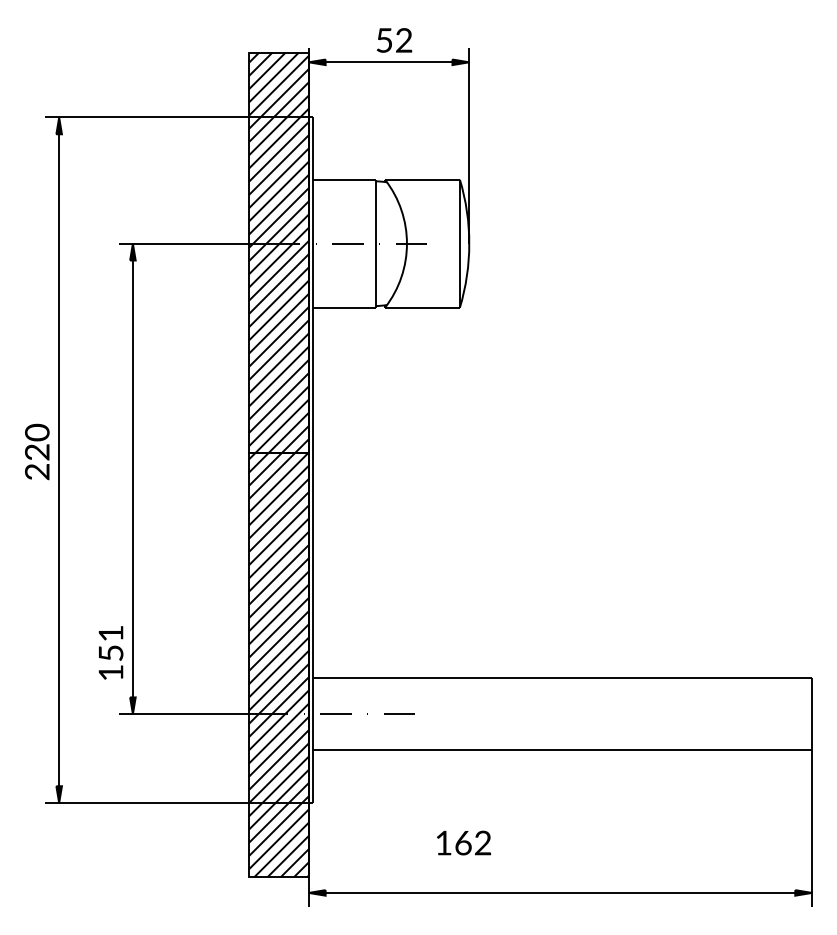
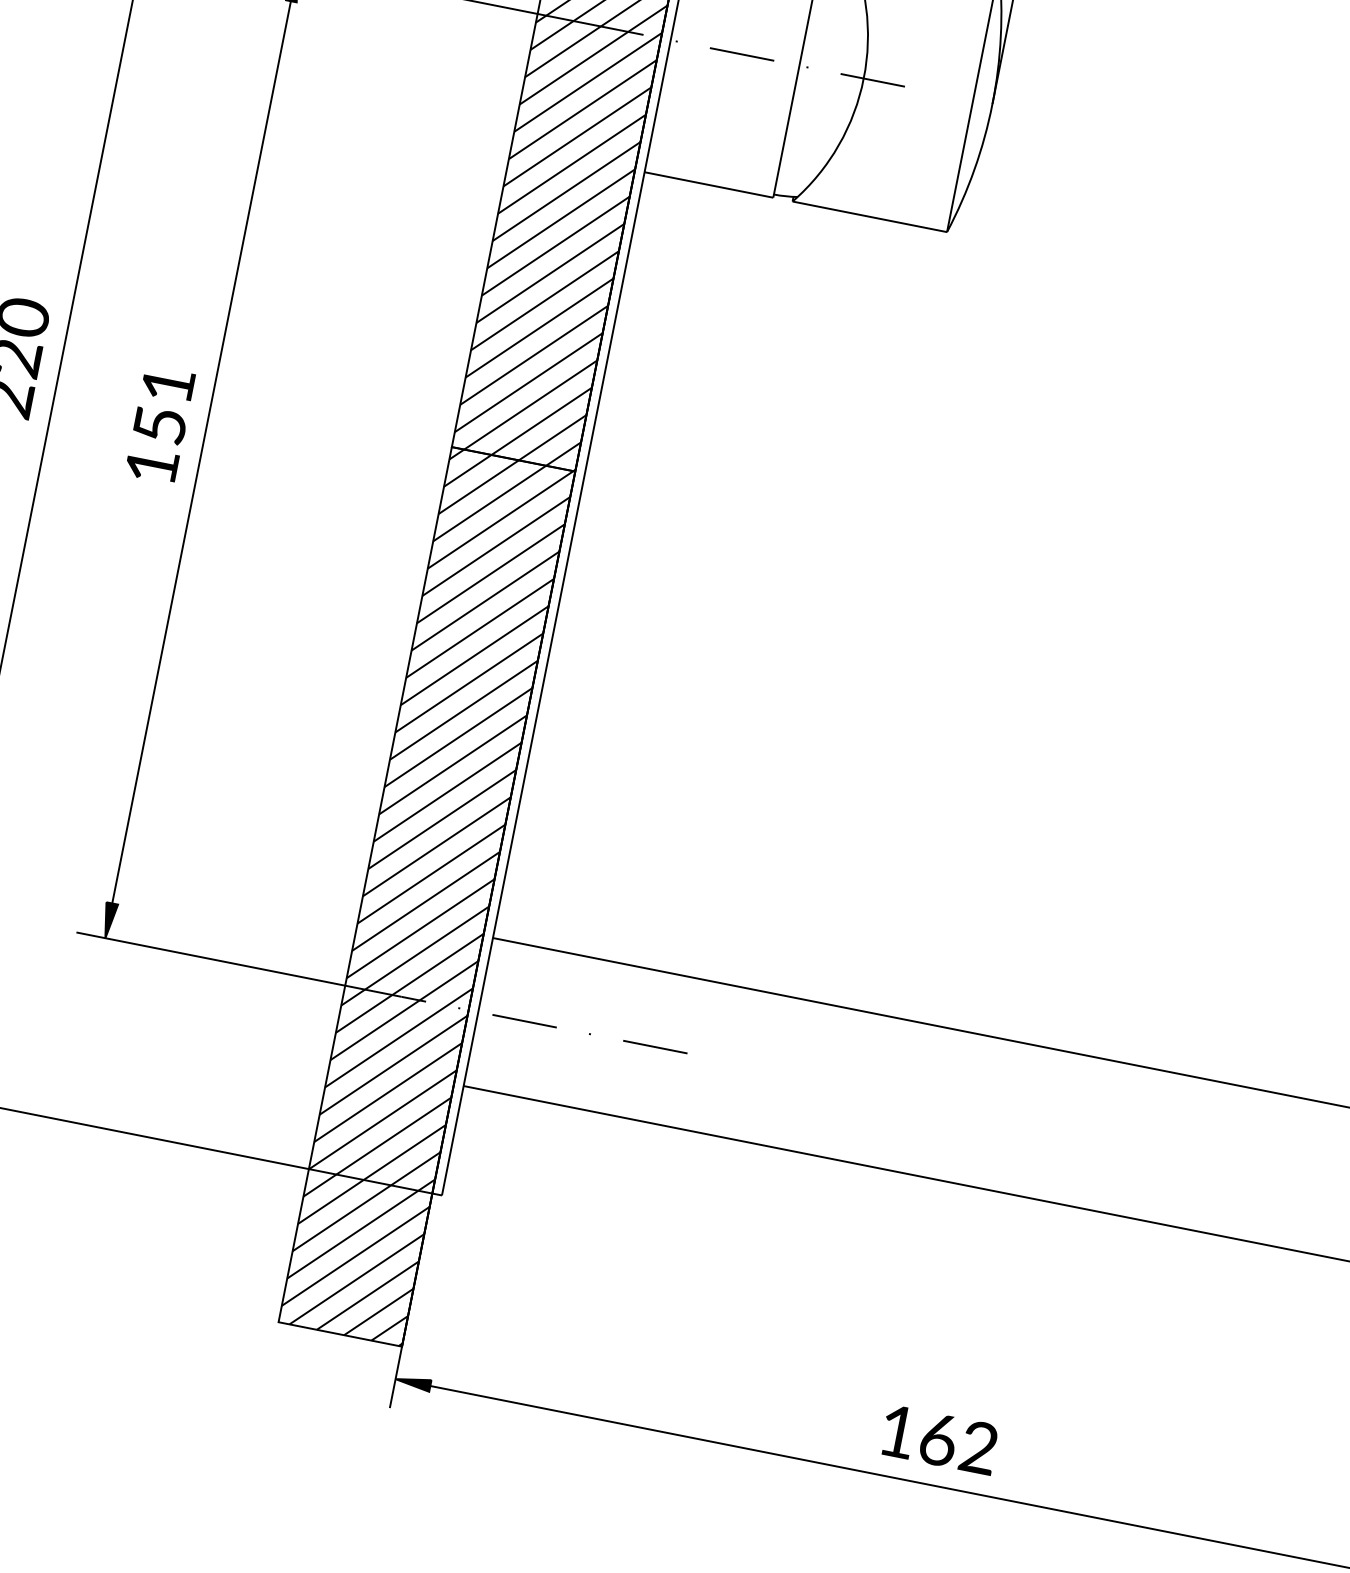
text: (110, 652) -> (159, 423), moved
text: (463, 842) -> (938, 1438), moved

